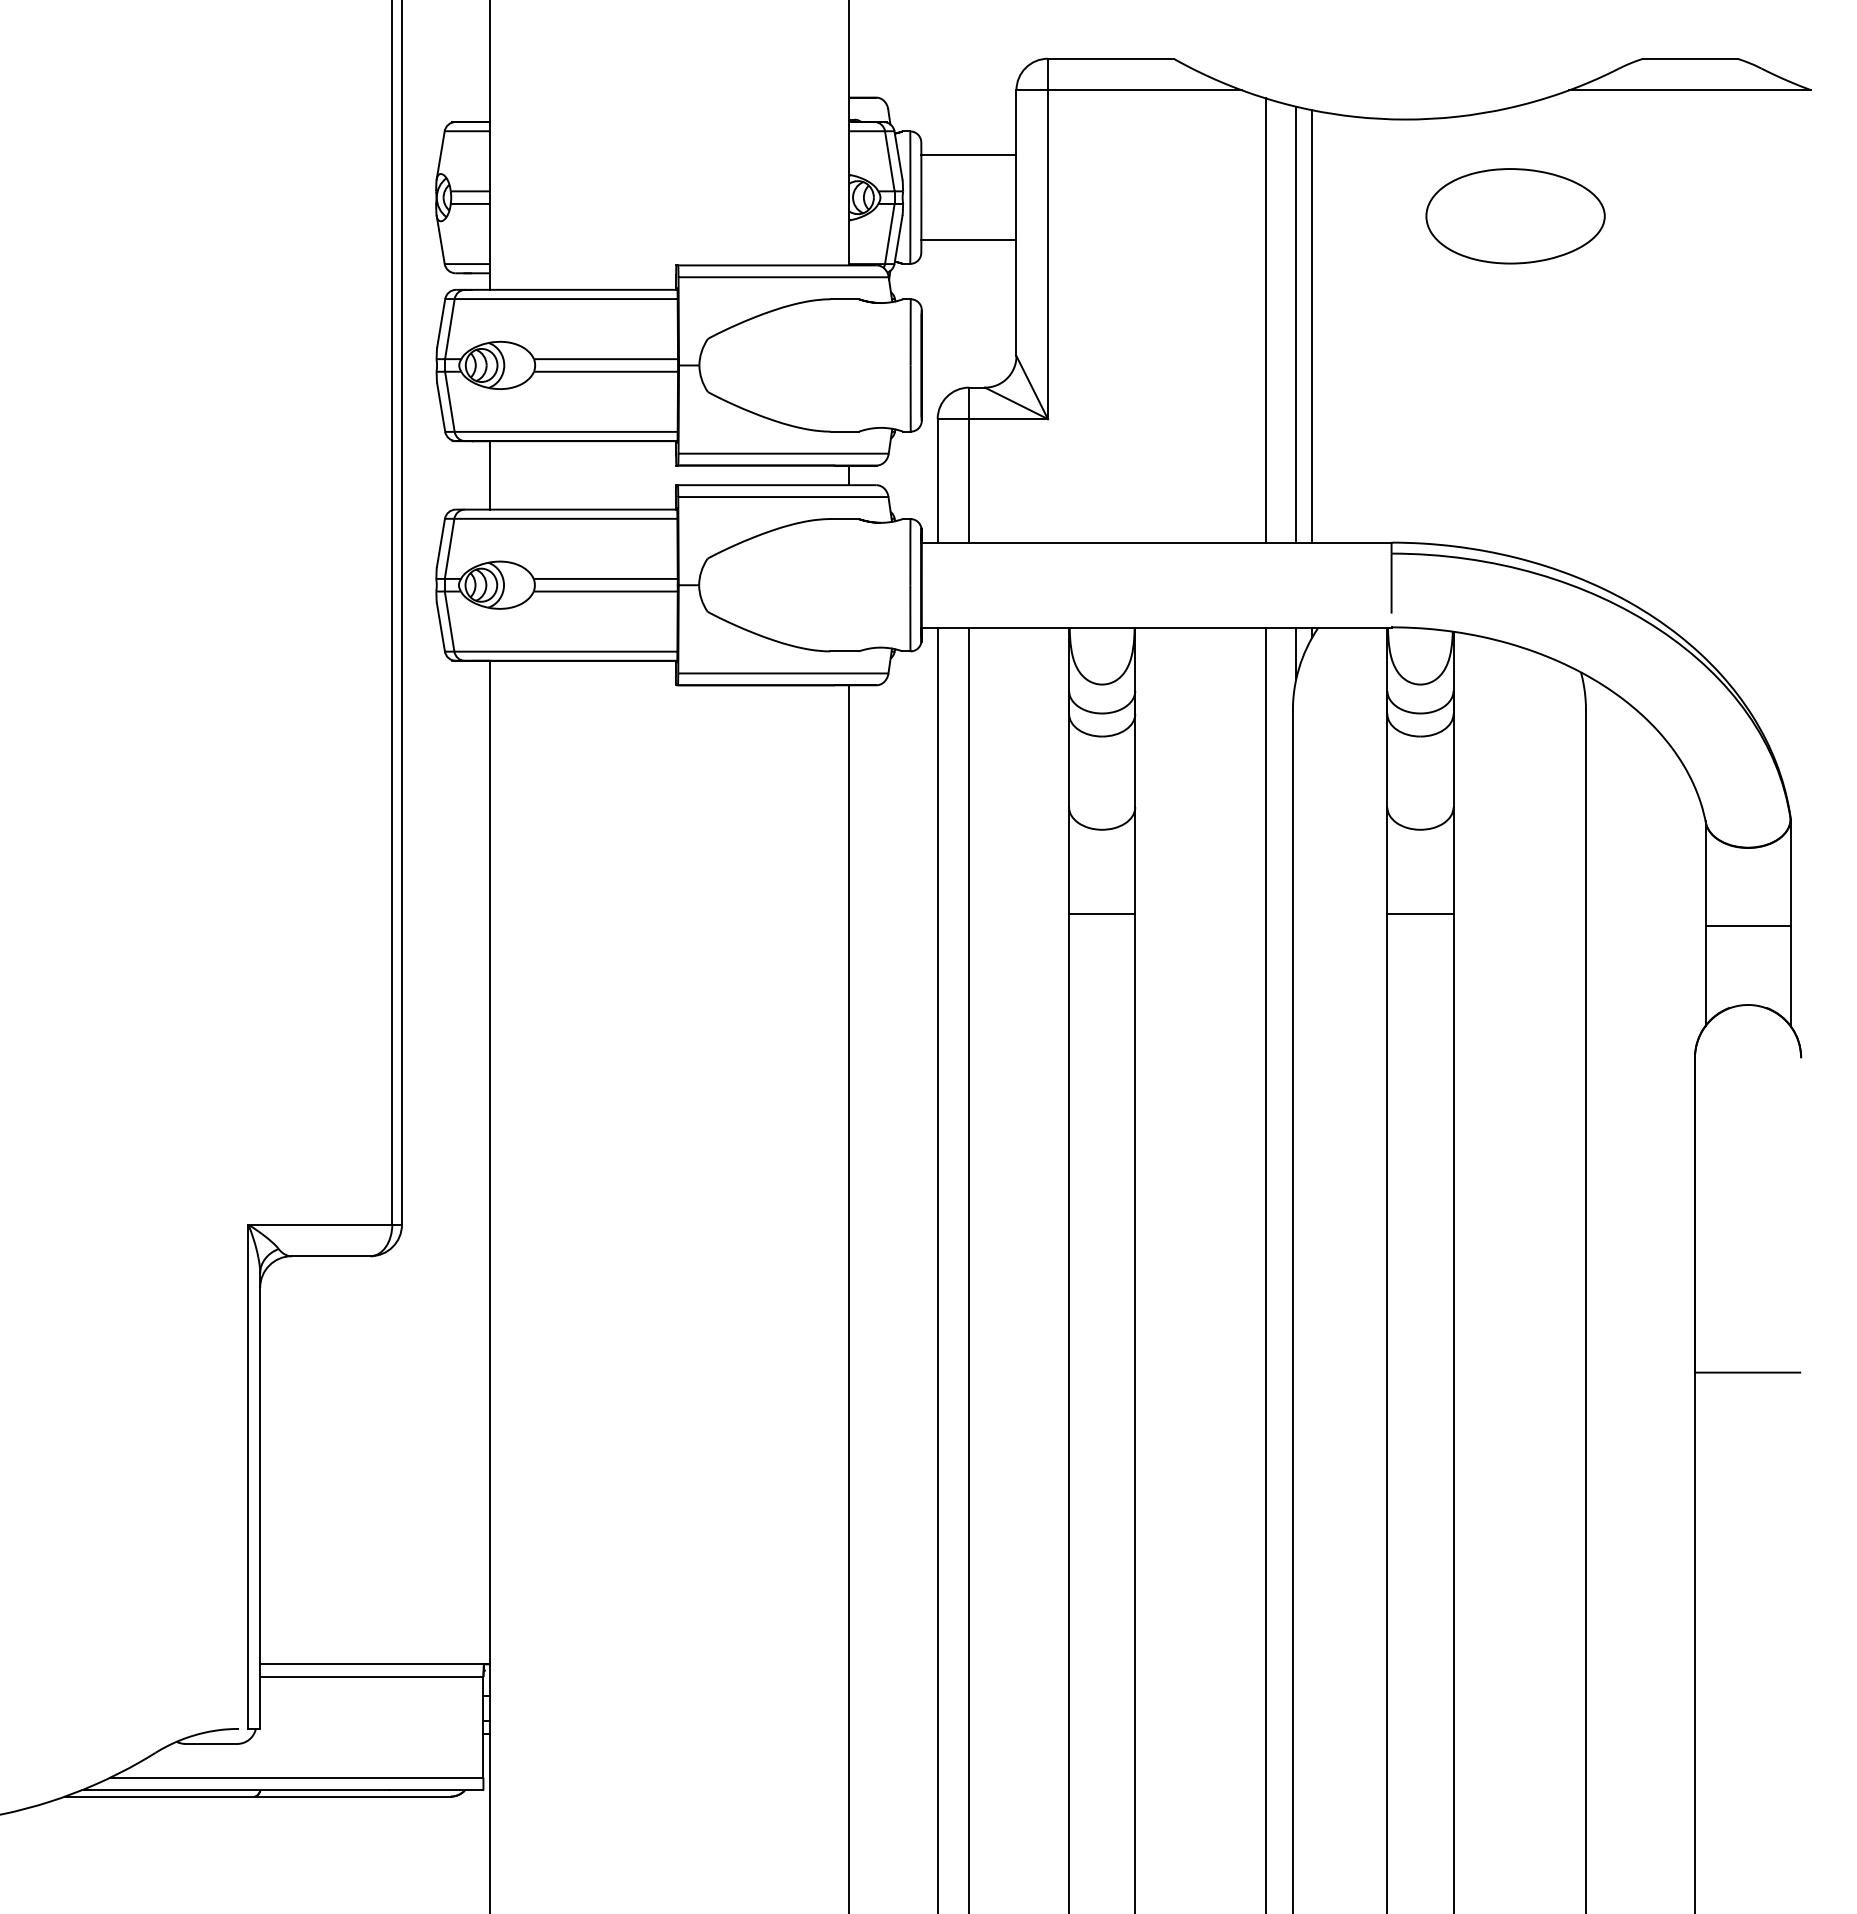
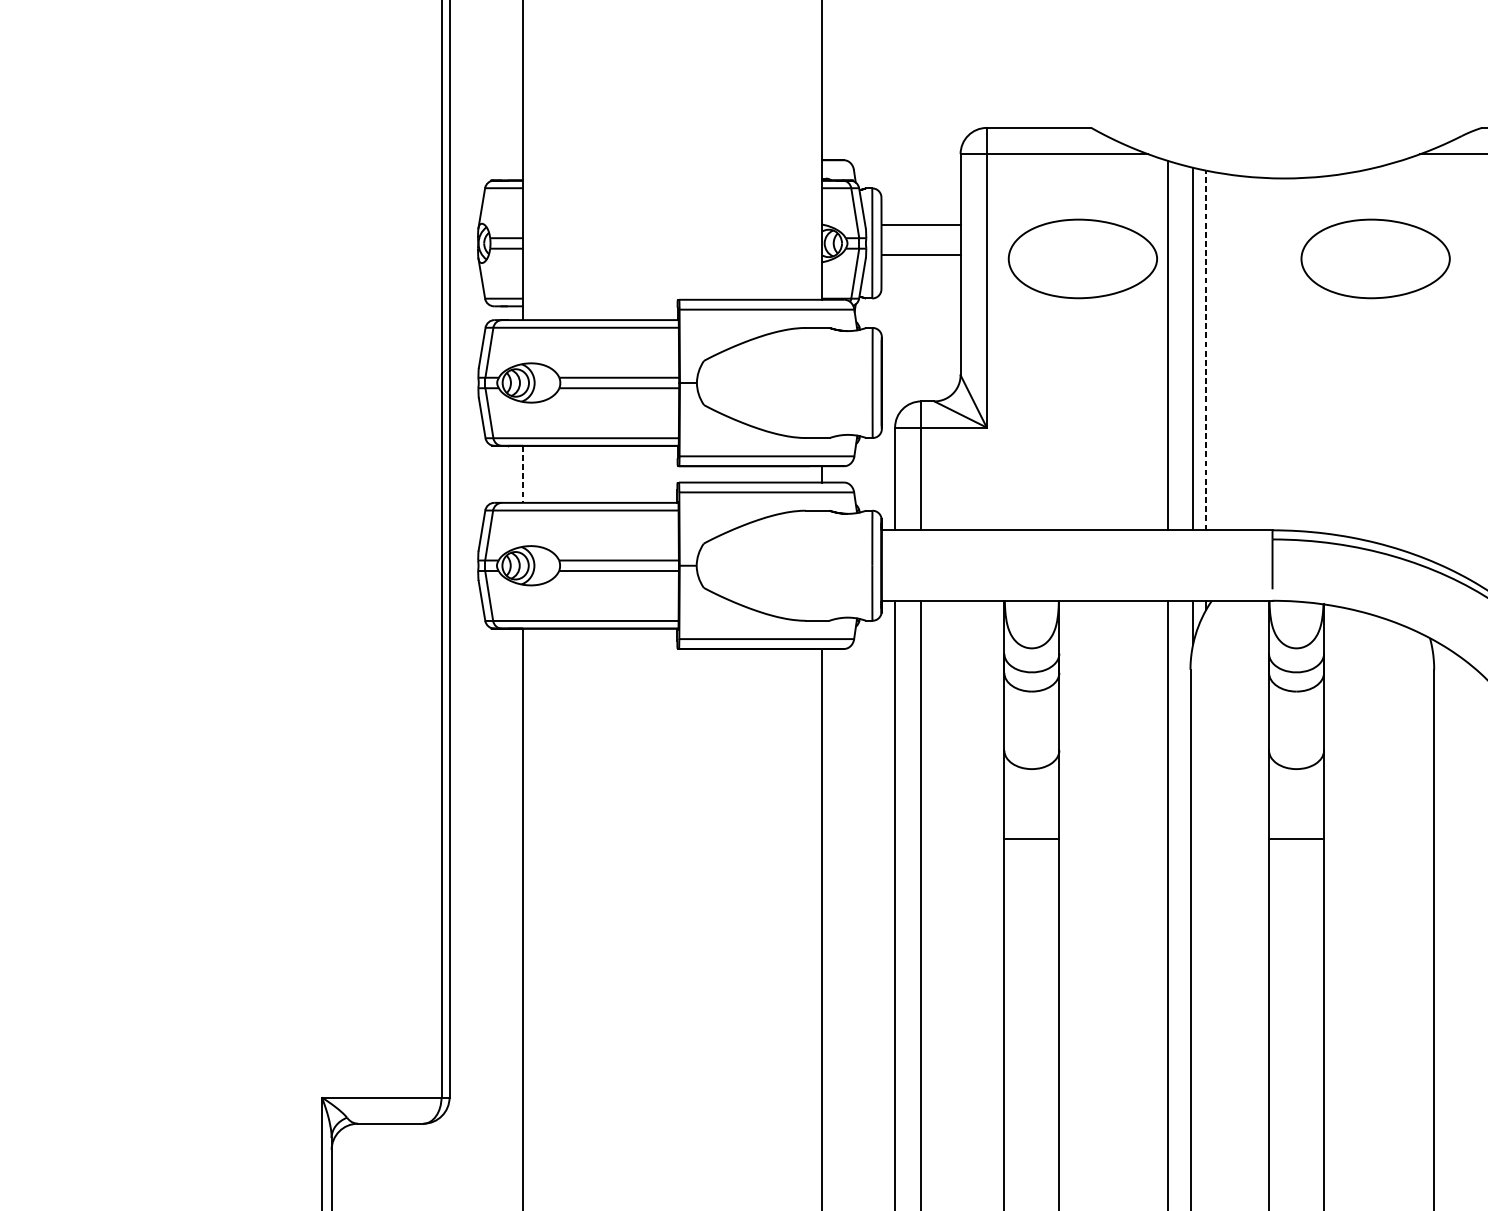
line: (968, 155) -> (920, 255), moved
part: (1163, 216) -> (1082, 259), added
line: (968, 240) -> (920, 225), moved
line: (1311, 325) -> (1205, 349), solid -> dashed
line: (490, 475) -> (523, 474), solid -> dashed

